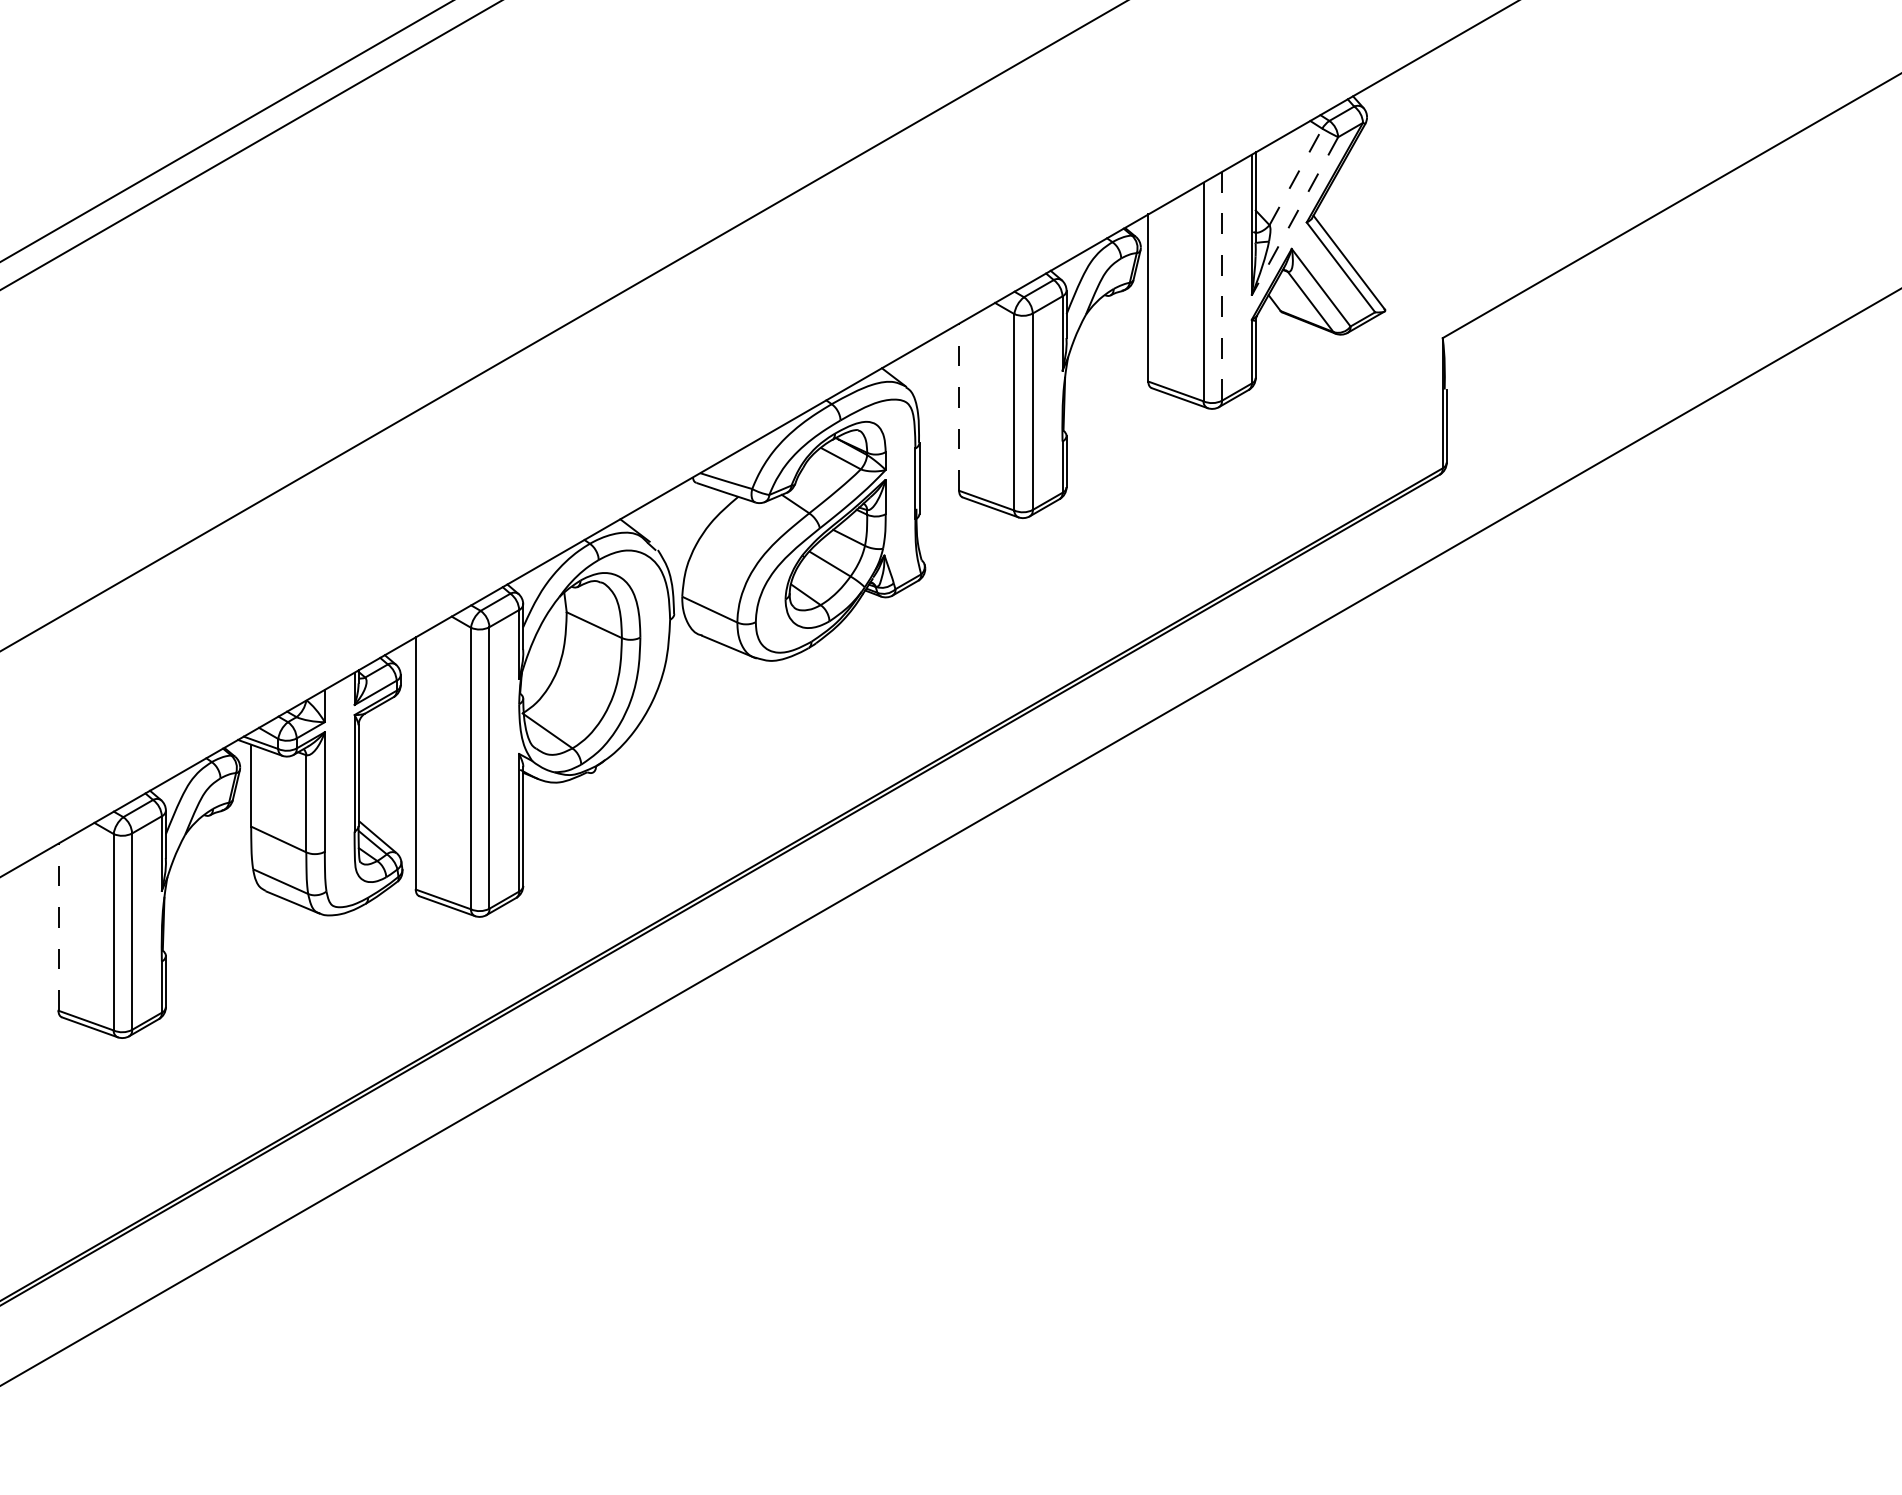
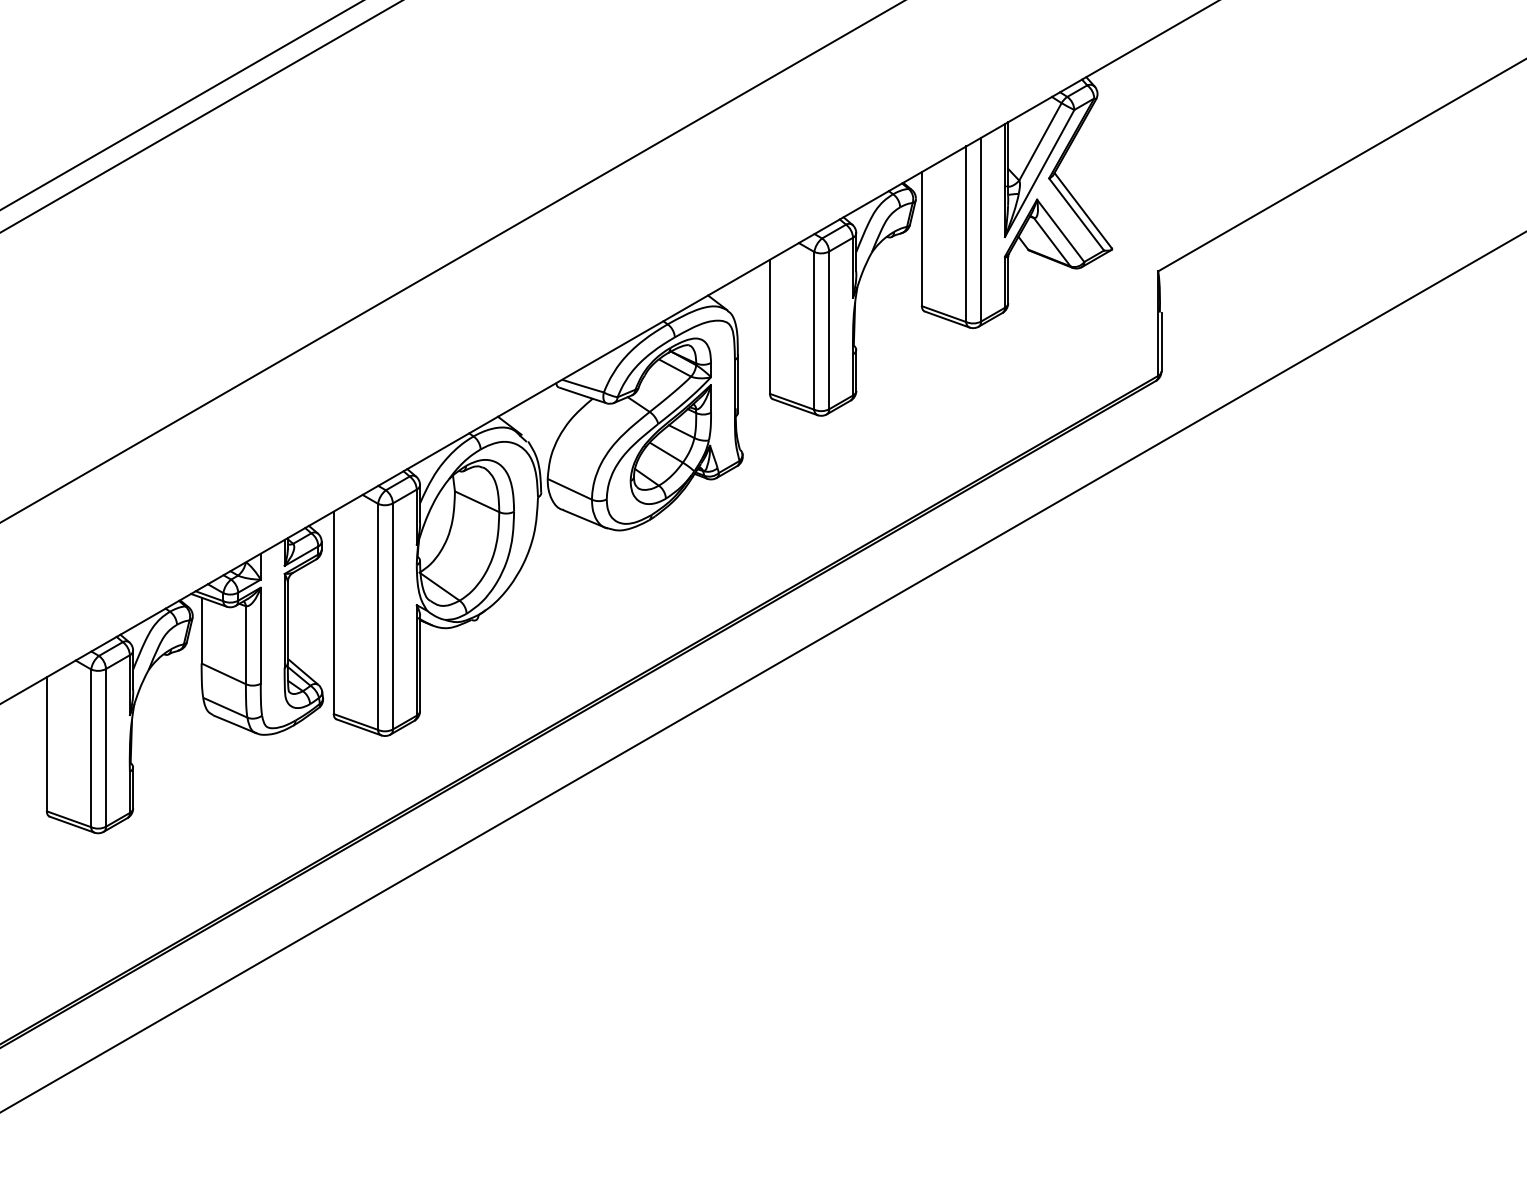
line: (1295, 176) -> (1040, 141), dashed -> solid
line: (1294, 216) -> (1039, 173), dashed -> solid
line: (1222, 286) -> (981, 229), dashed -> solid
line: (959, 407) -> (770, 327), dashed -> solid
line: (58, 927) -> (46, 744), dashed -> solid

